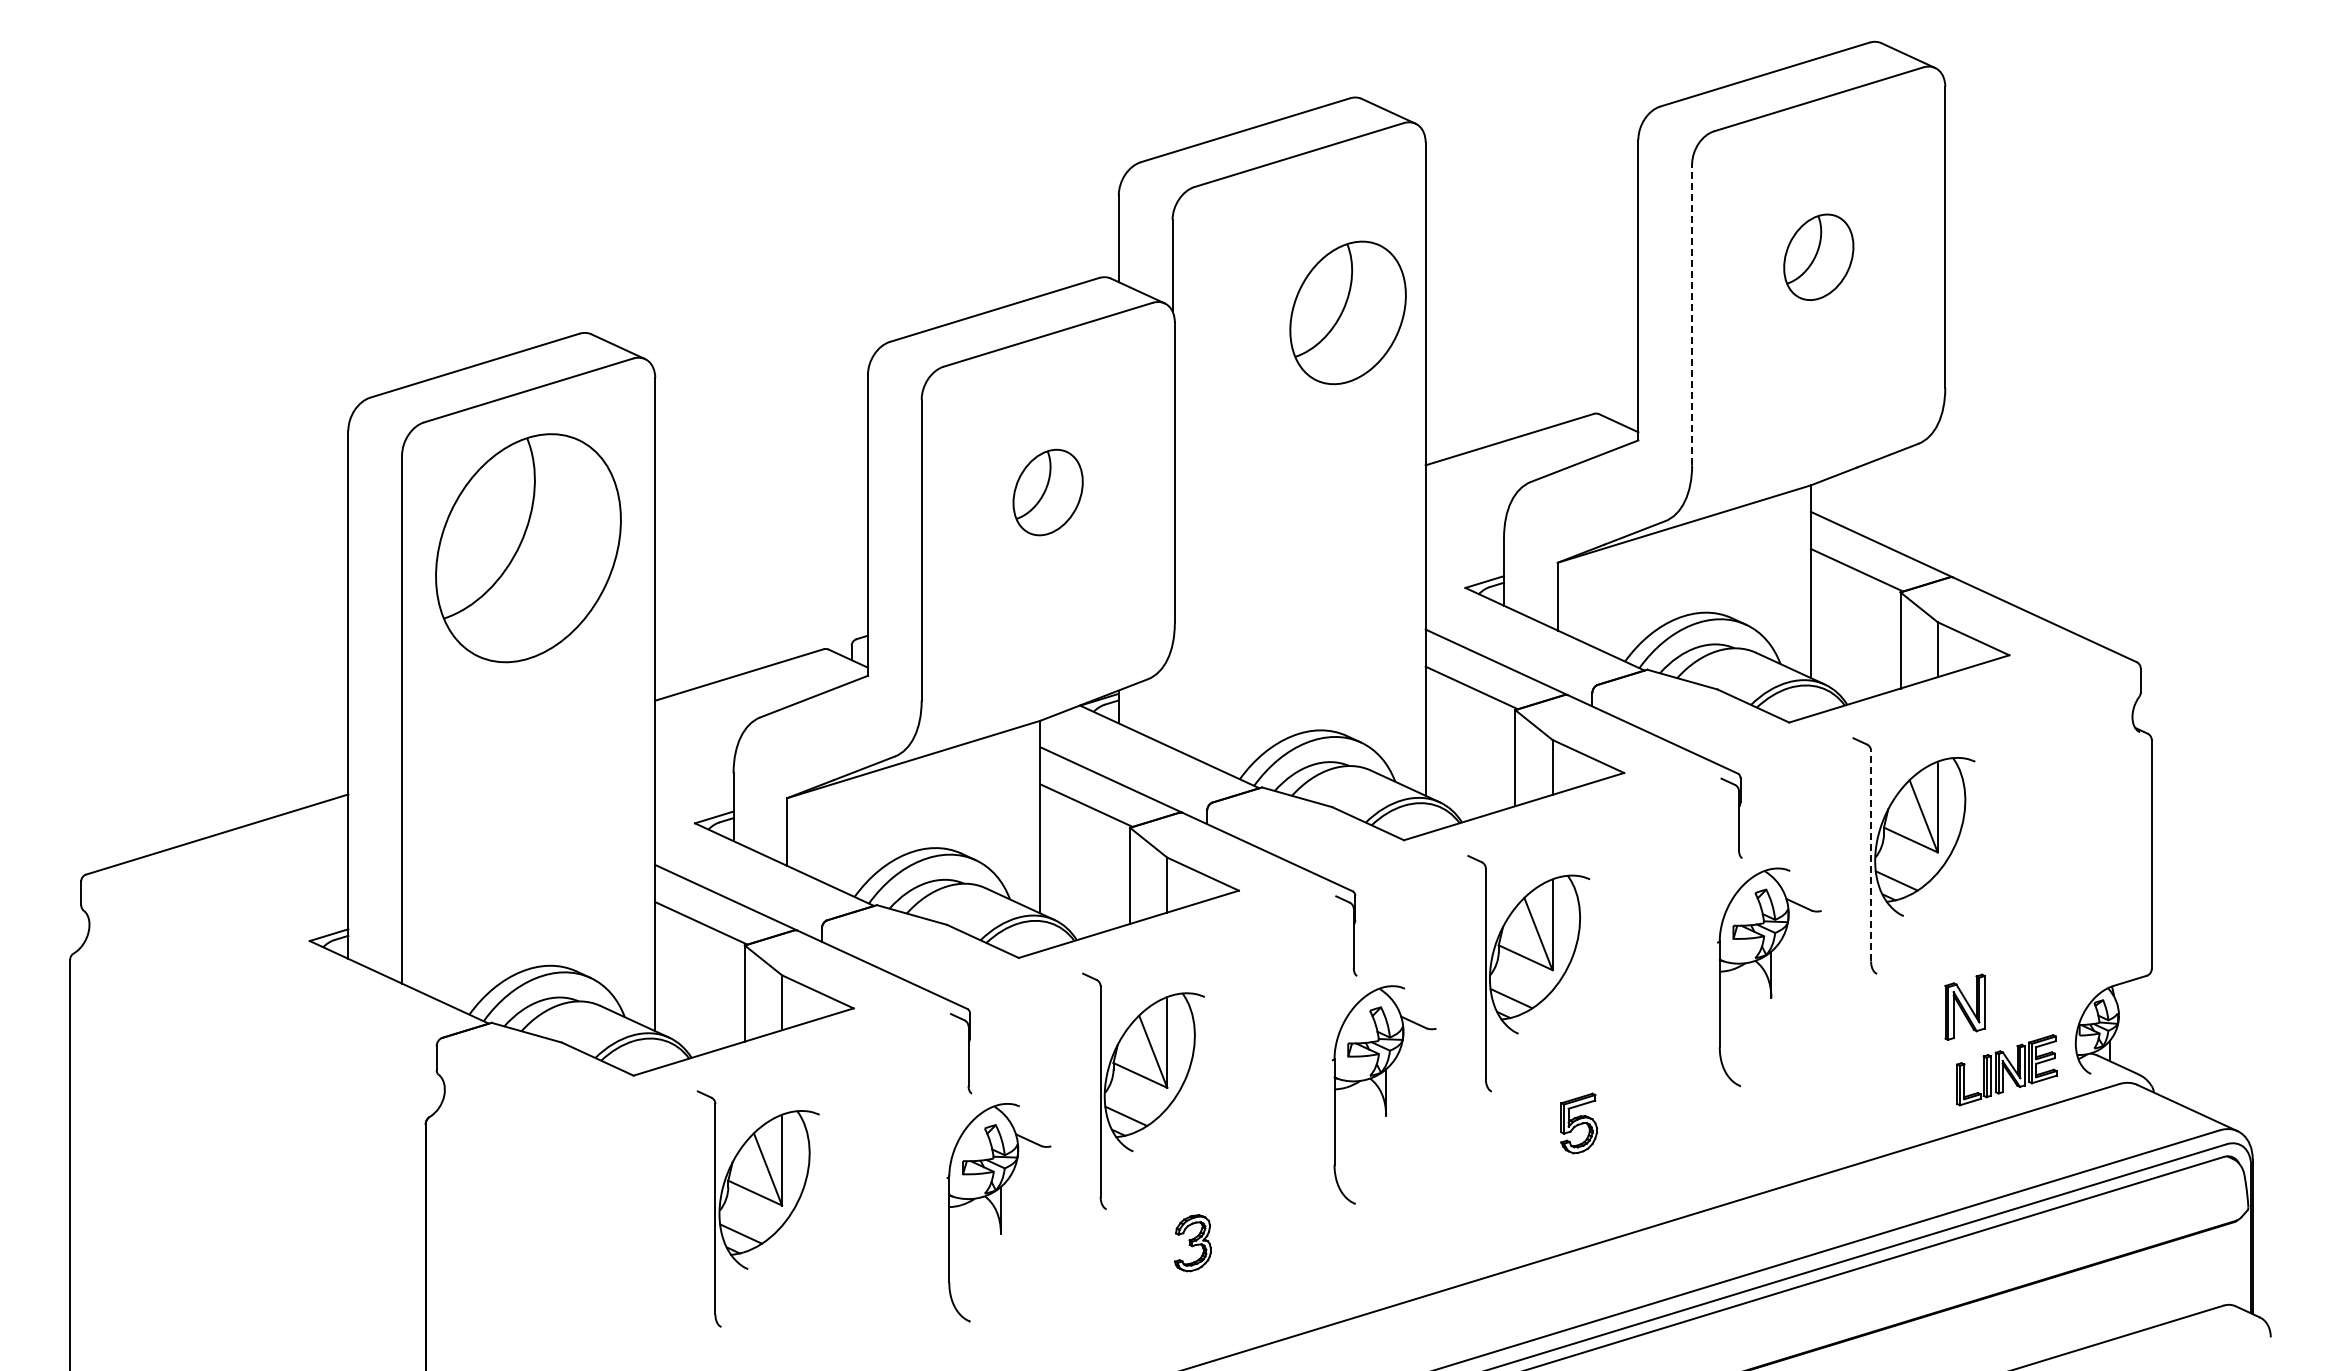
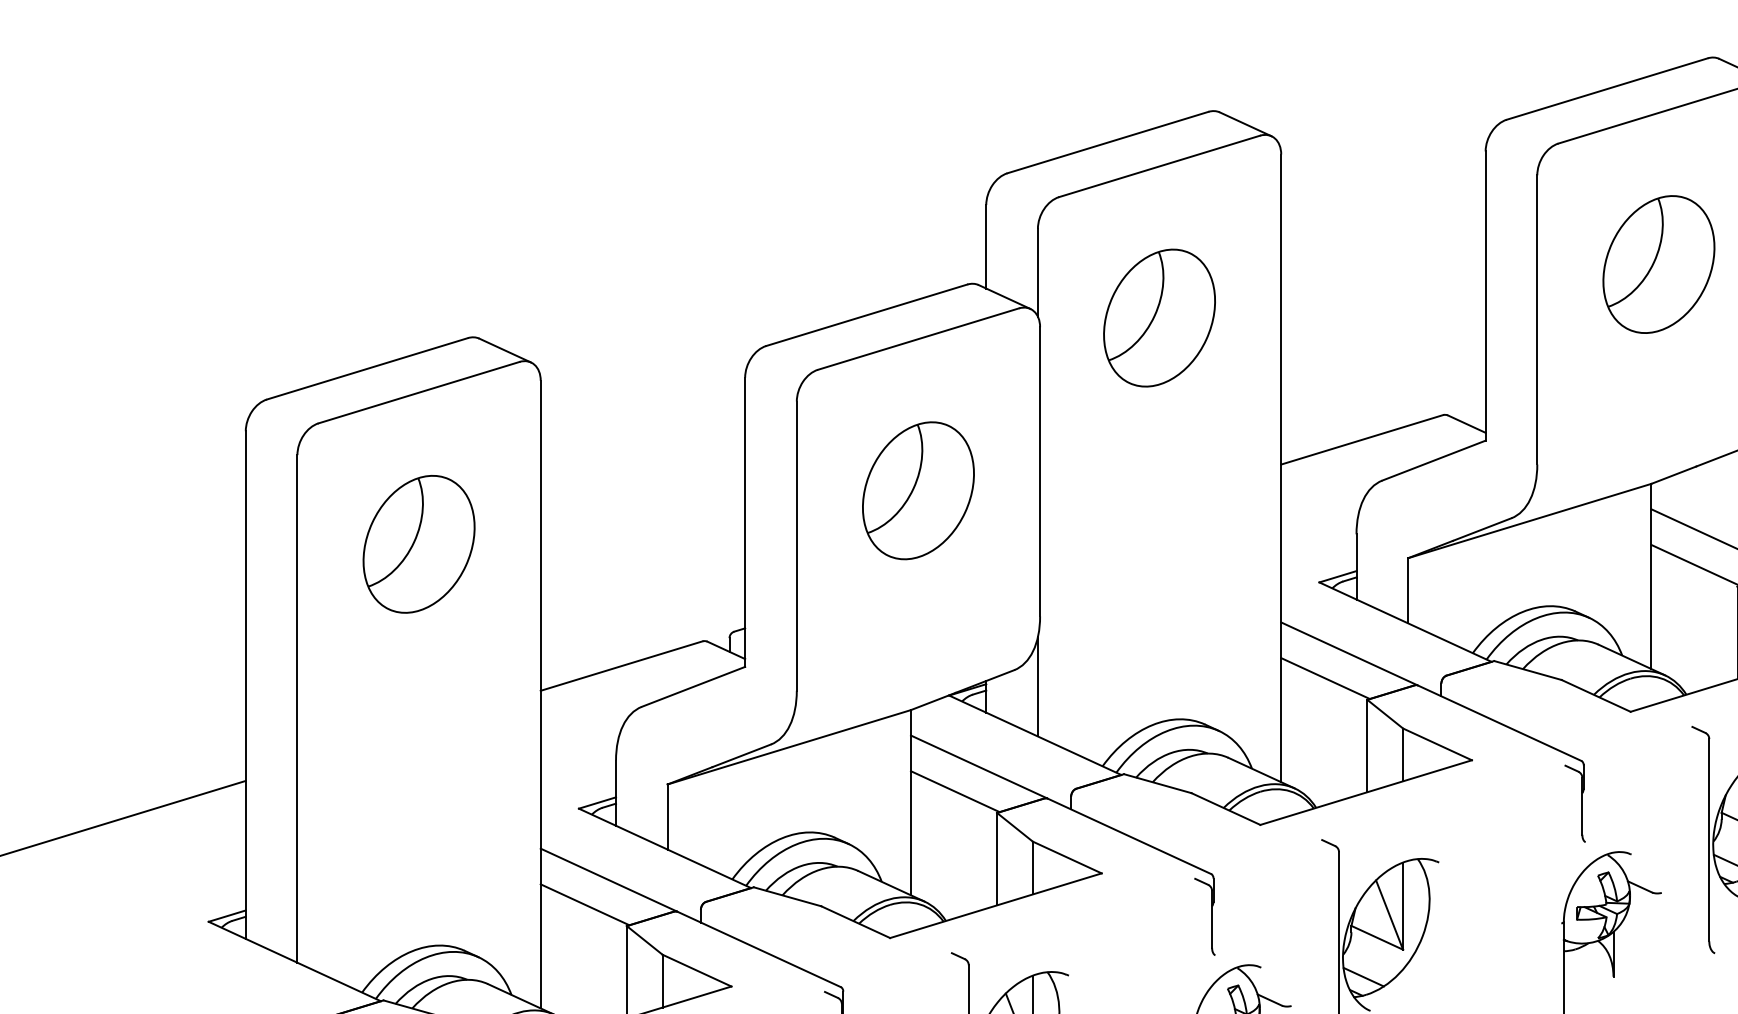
part: (1818, 257) -> (1658, 264), size x1.67
part: (1347, 312) -> (1158, 317), moved
line: (1692, 314) -> (1537, 319), dashed -> solid
part: (1047, 492) -> (917, 490), size x1.67
part: (528, 548) -> (418, 544), size x0.62
line: (1172, 696) -> (1037, 686), added
line: (1871, 855) -> (1709, 839), dashed -> solid

